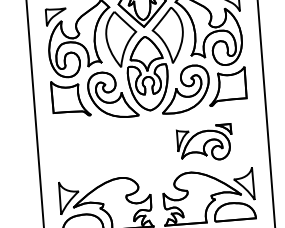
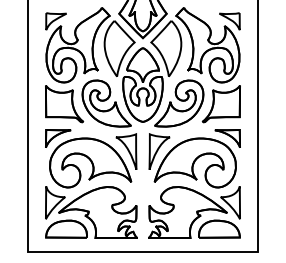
part: (204, 142) -> (194, 158), size x1.67
part: (101, 150) -> (91, 158), added

